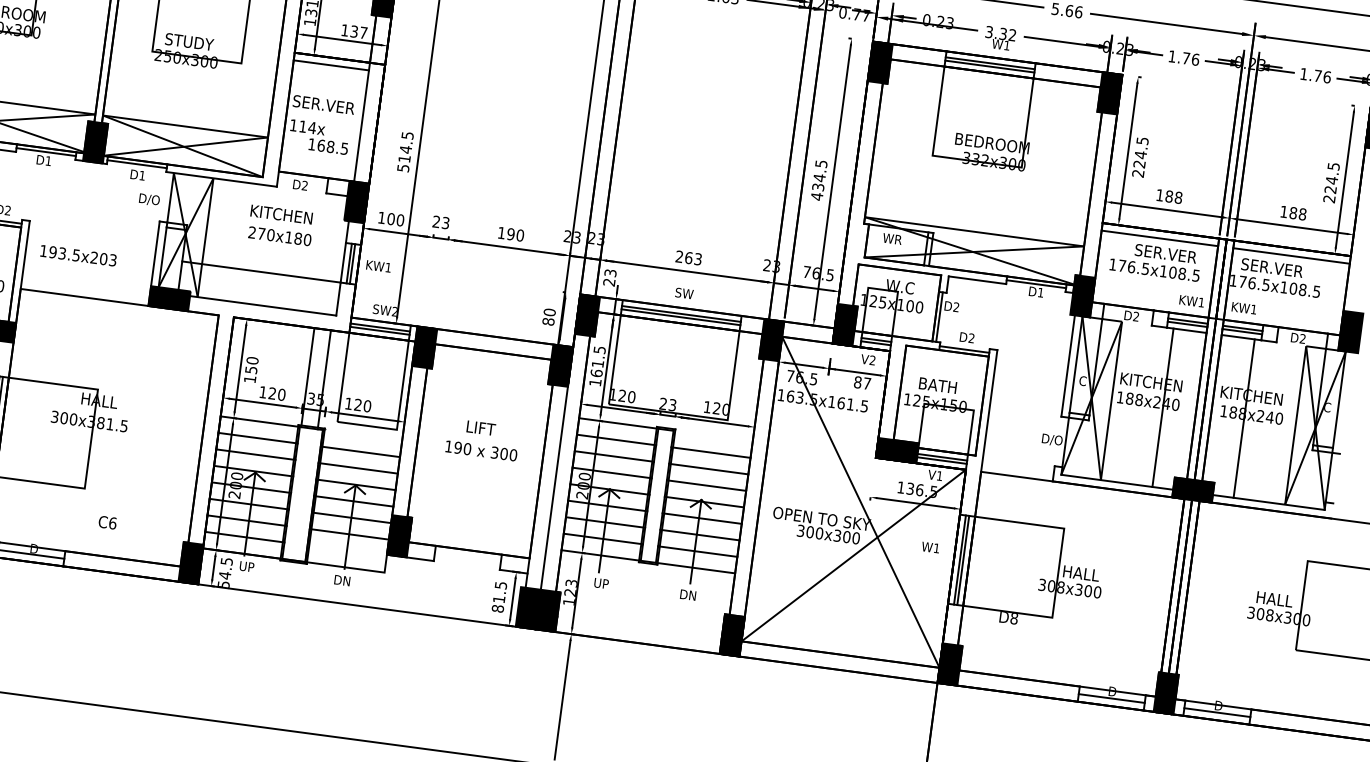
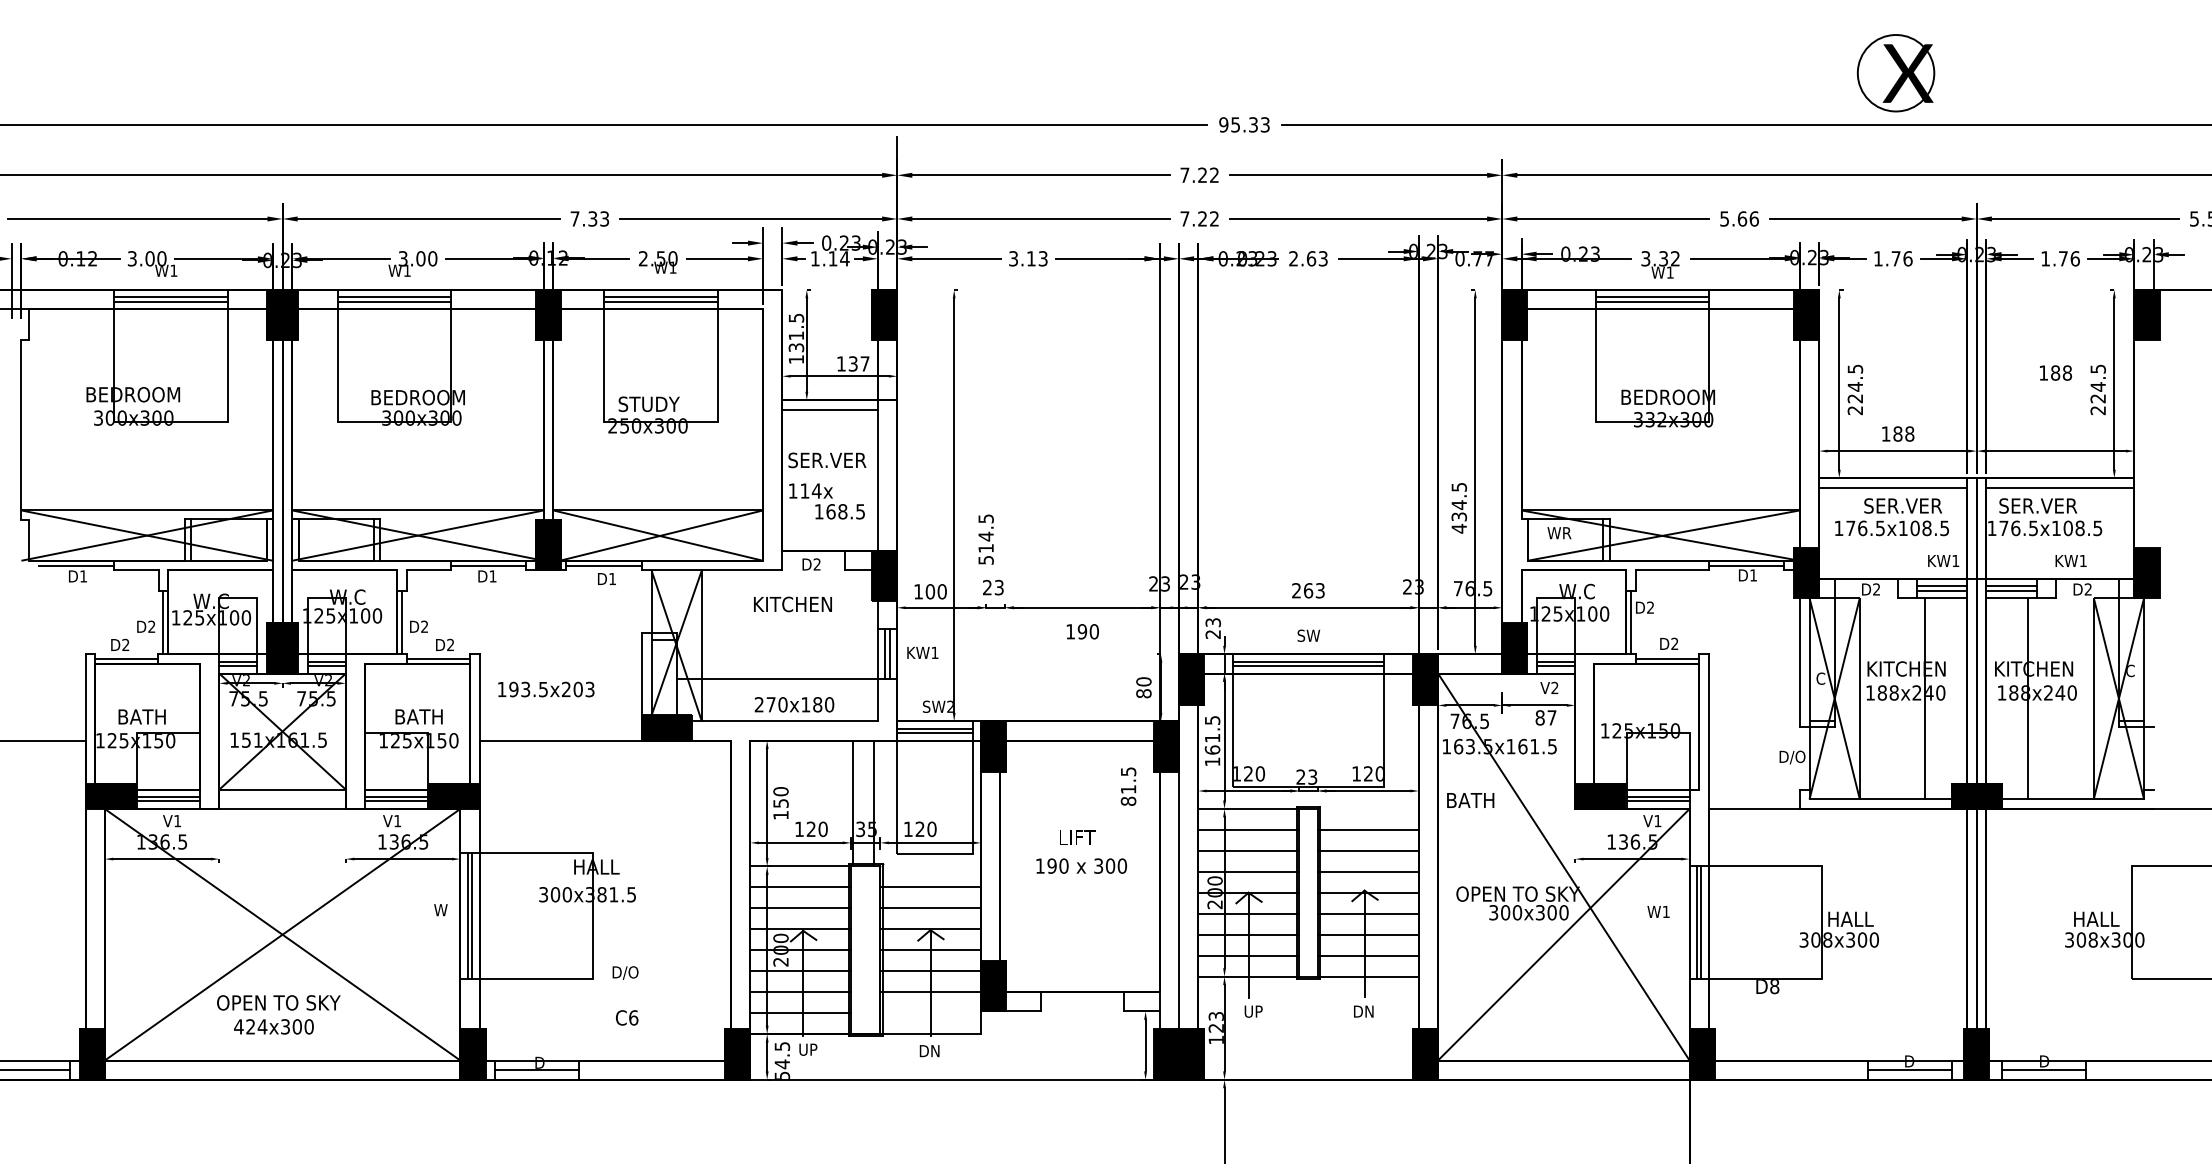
text: (405, 151) -> (985, 539), moved
text: (818, 180) -> (1458, 508), moved
text: (149, 199) -> (625, 972), moved
text: (1294, 212) -> (2056, 372), moved
text: (511, 234) -> (1082, 631), moved
text: (280, 236) -> (794, 704), moved
text: (1243, 307) -> (2070, 560), moved
text: (937, 385) -> (1470, 800), moved
text: (499, 597) -> (1128, 786), moved

